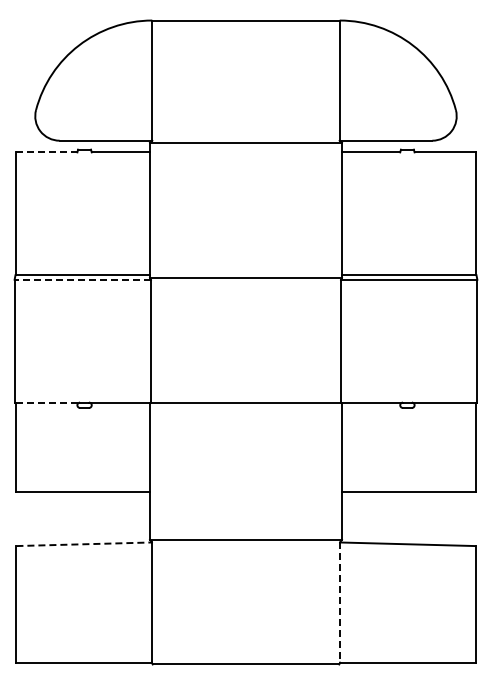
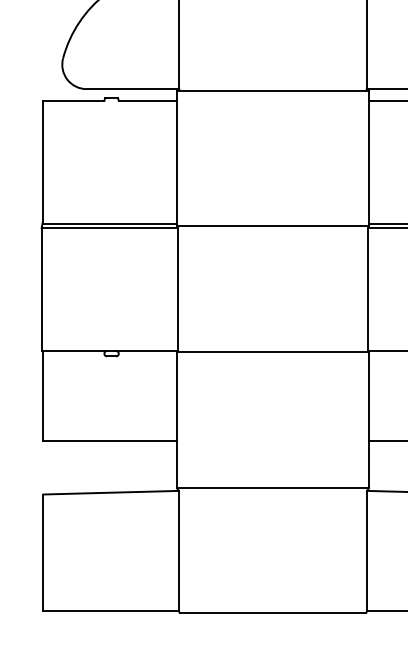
line: (46, 152) -> (73, 100), dashed -> solid
line: (82, 279) -> (109, 227), dashed -> solid
line: (48, 402) -> (75, 350), dashed -> solid
line: (84, 544) -> (111, 492), dashed -> solid
line: (340, 603) -> (367, 551), dashed -> solid

